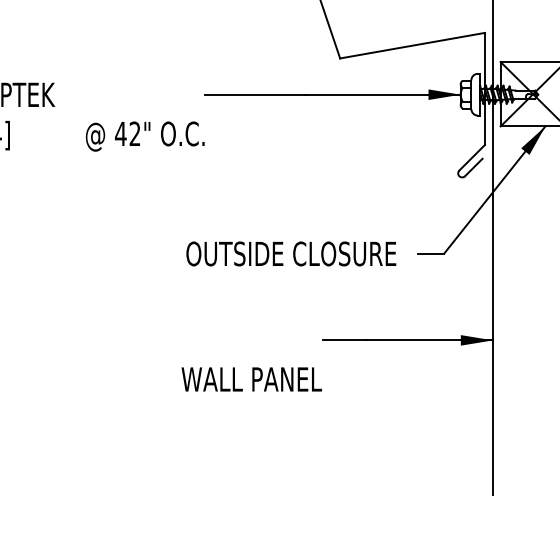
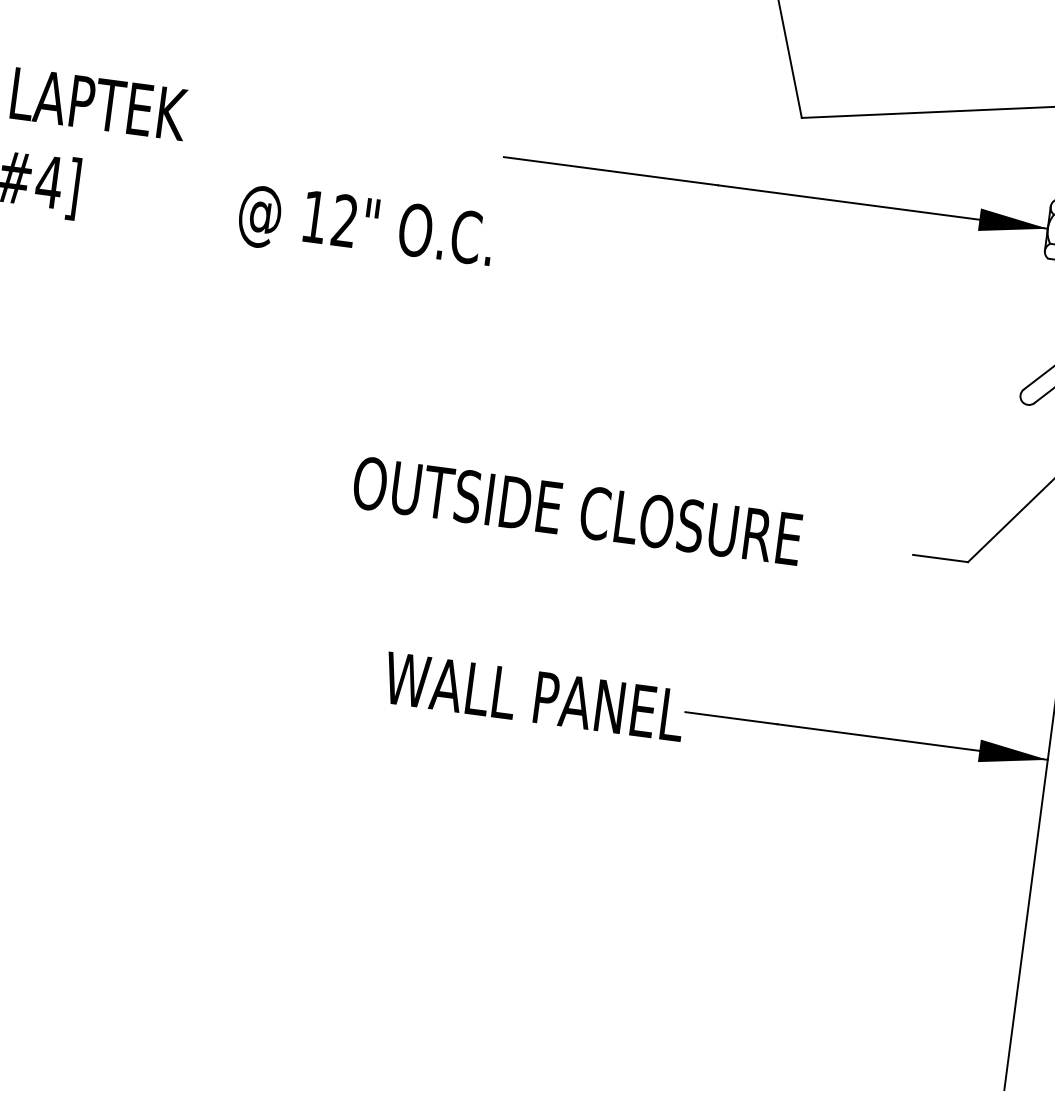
text: (120, 133) -> (314, 215), 42" -> 12"
text: (291, 253) -> (577, 510), moved
text: (251, 379) -> (533, 696), moved

